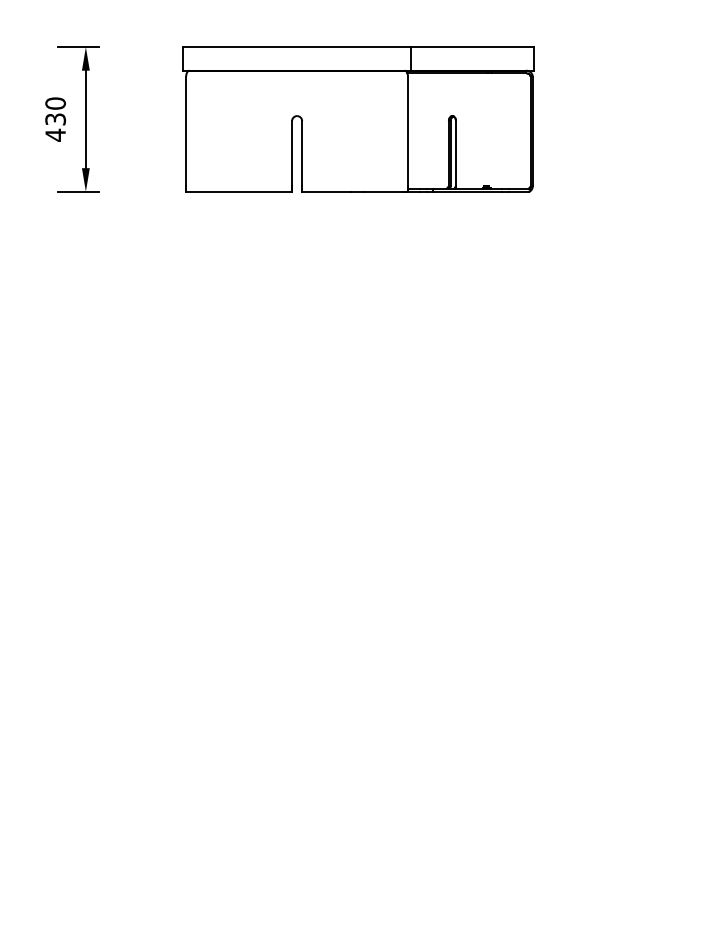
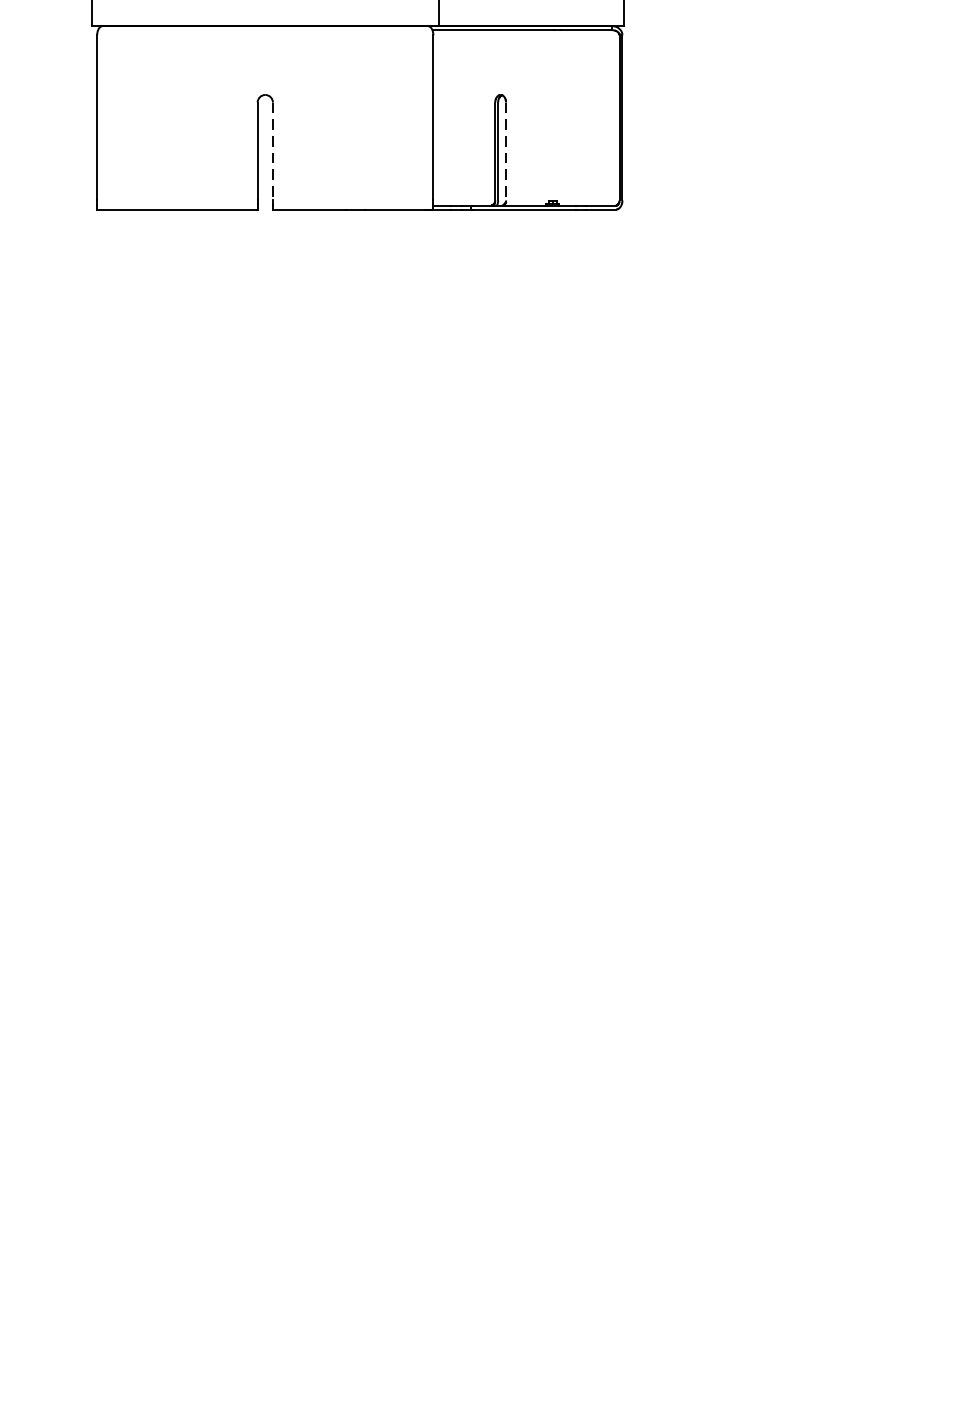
line: (302, 153) -> (273, 151), solid -> dashed
line: (456, 153) -> (506, 151), solid -> dashed

